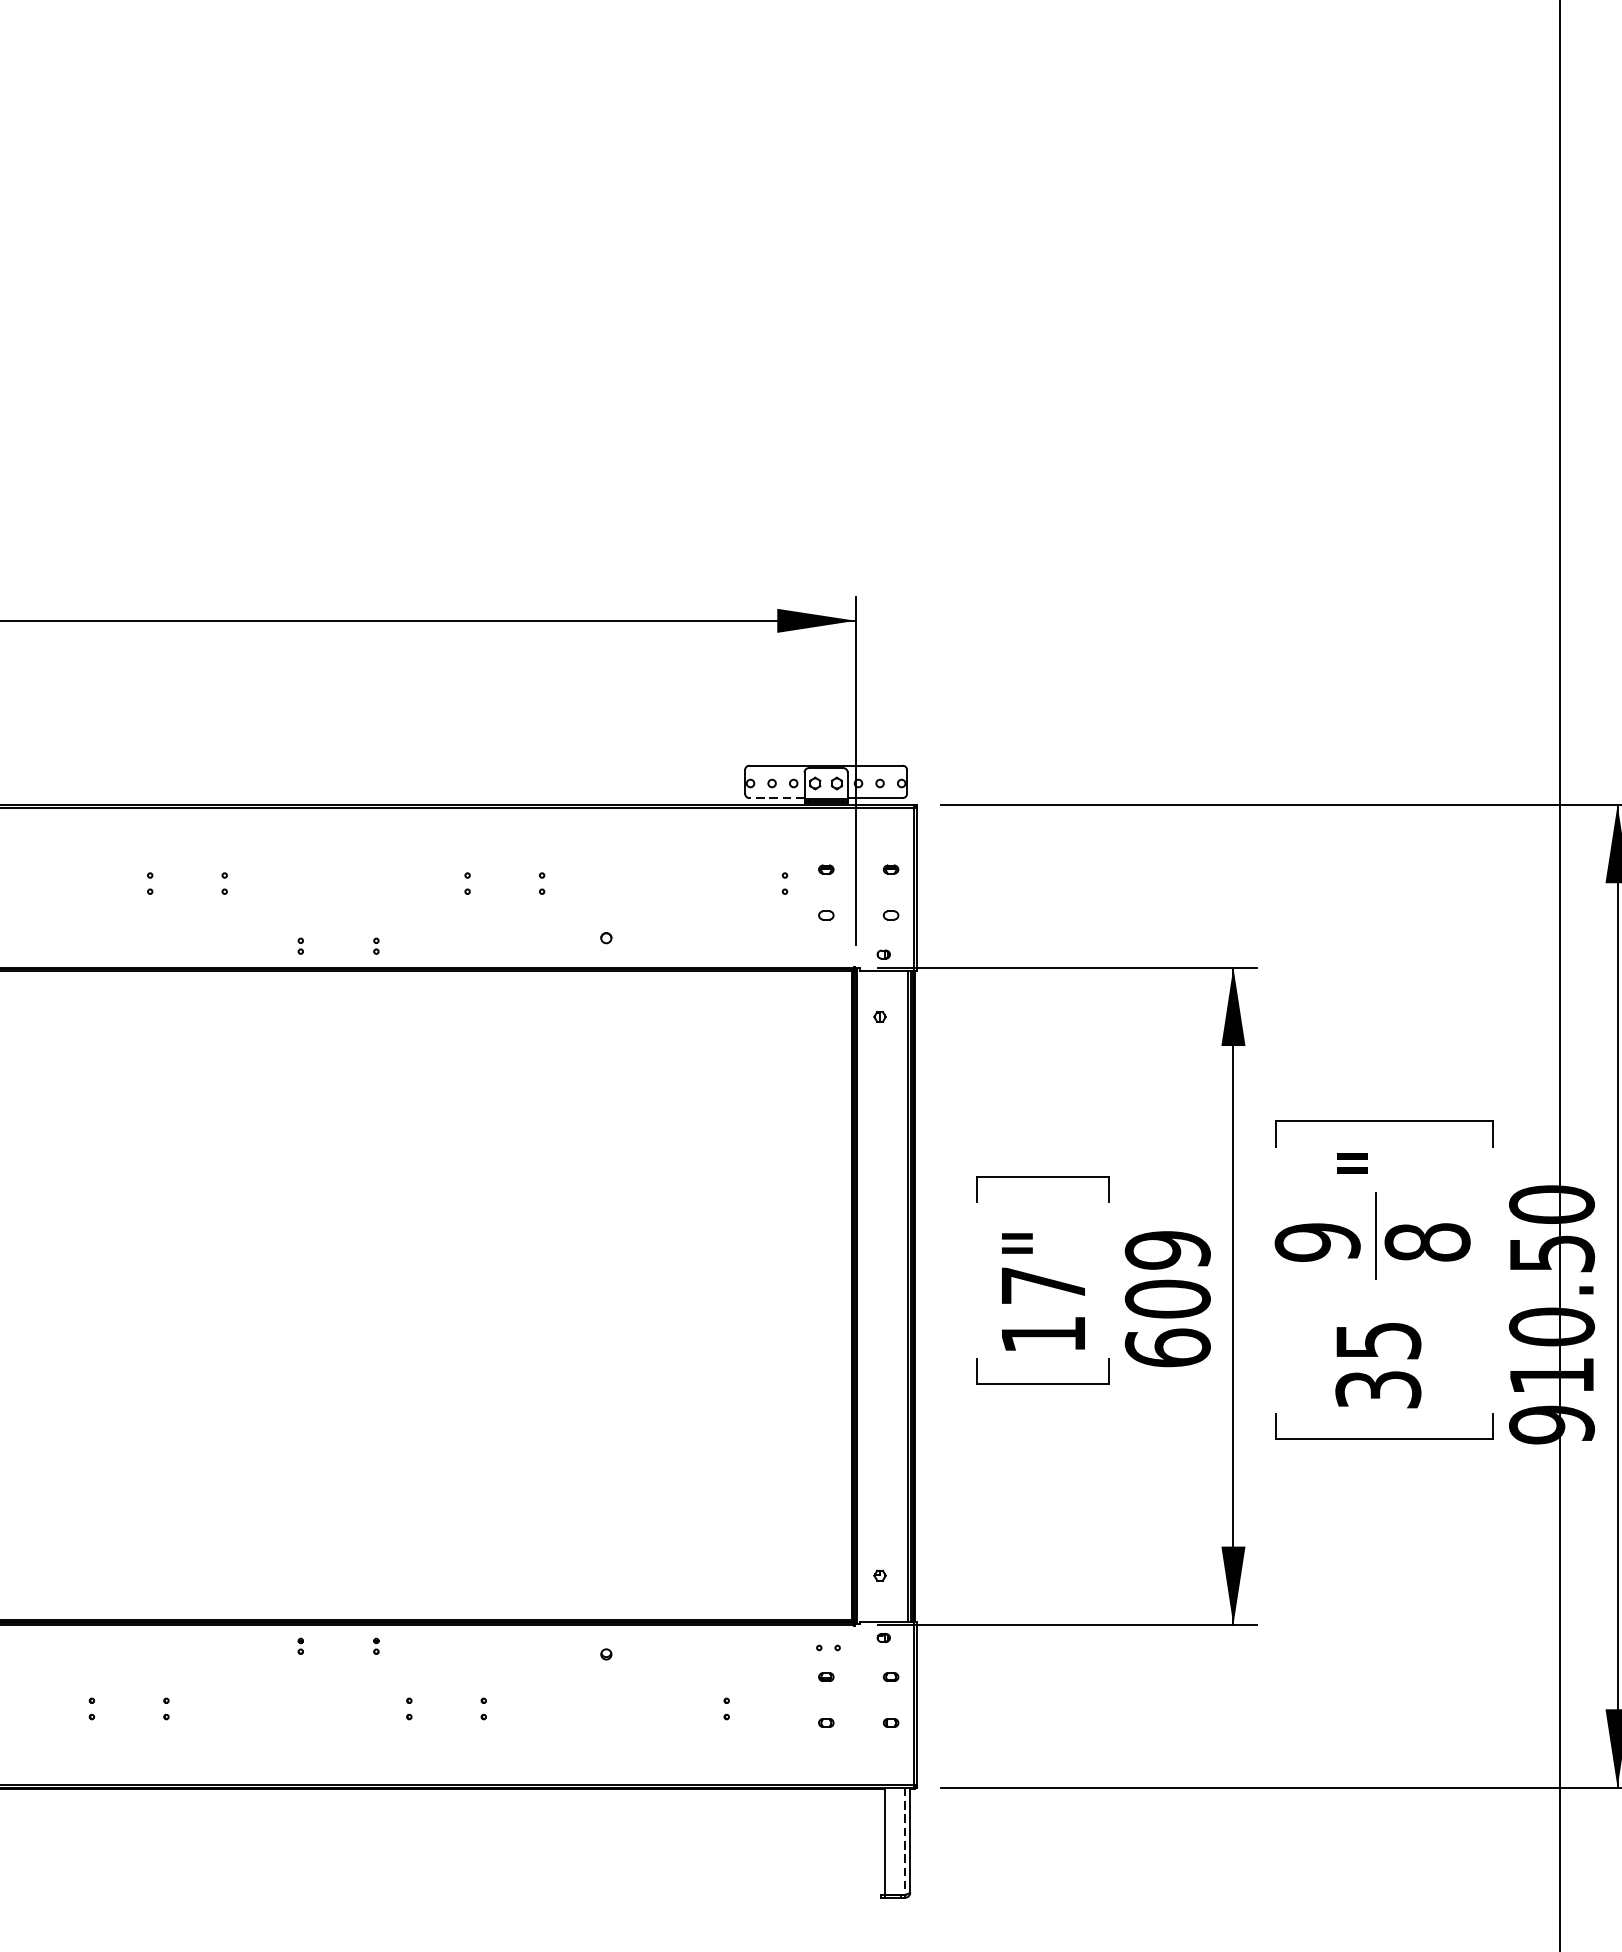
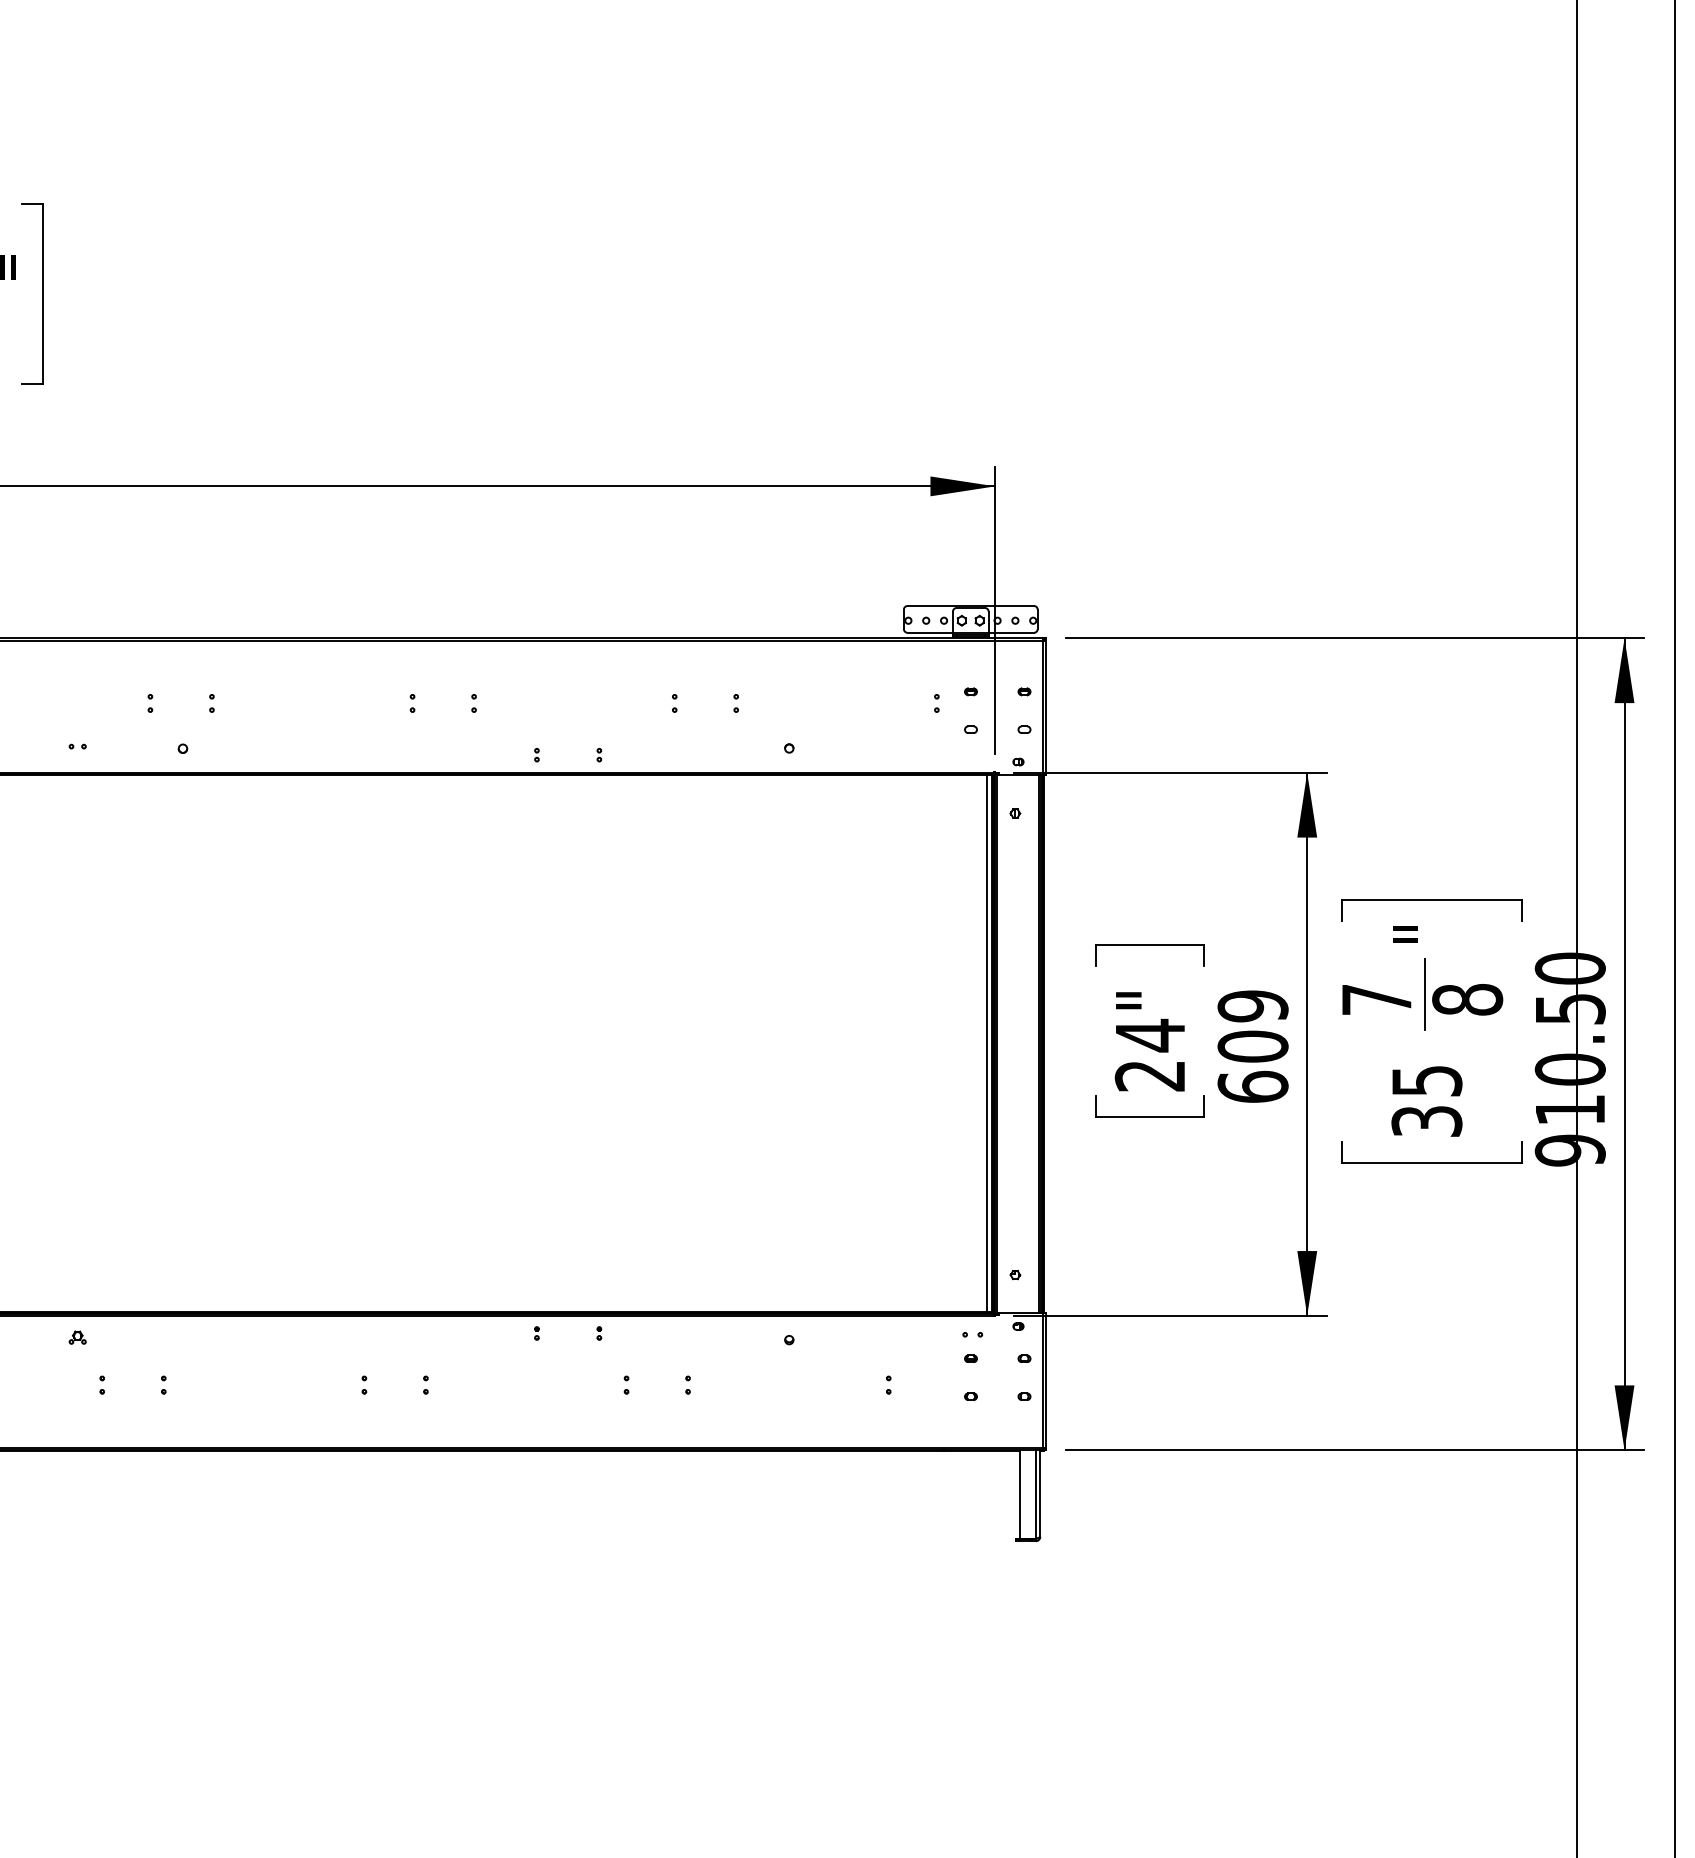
line: (777, 797) -> (930, 632), dashed -> solid
text: (1317, 1242) -> (1376, 999), 9 -> 7
line: (846, 1295) -> (987, 1043), added
text: (1042, 1308) -> (1149, 1054), 17" -> 24"
line: (904, 1841) -> (1035, 1494), dashed -> solid

